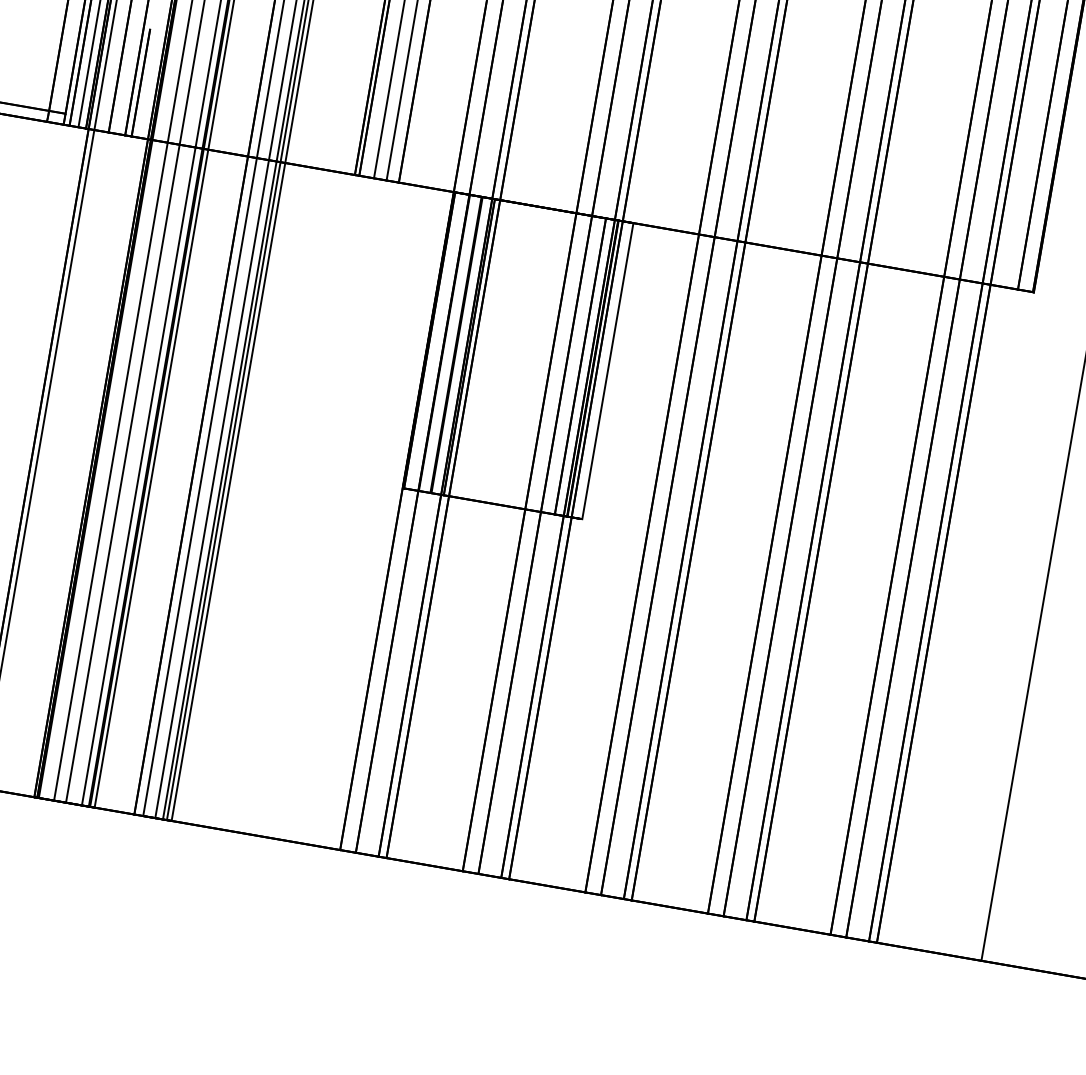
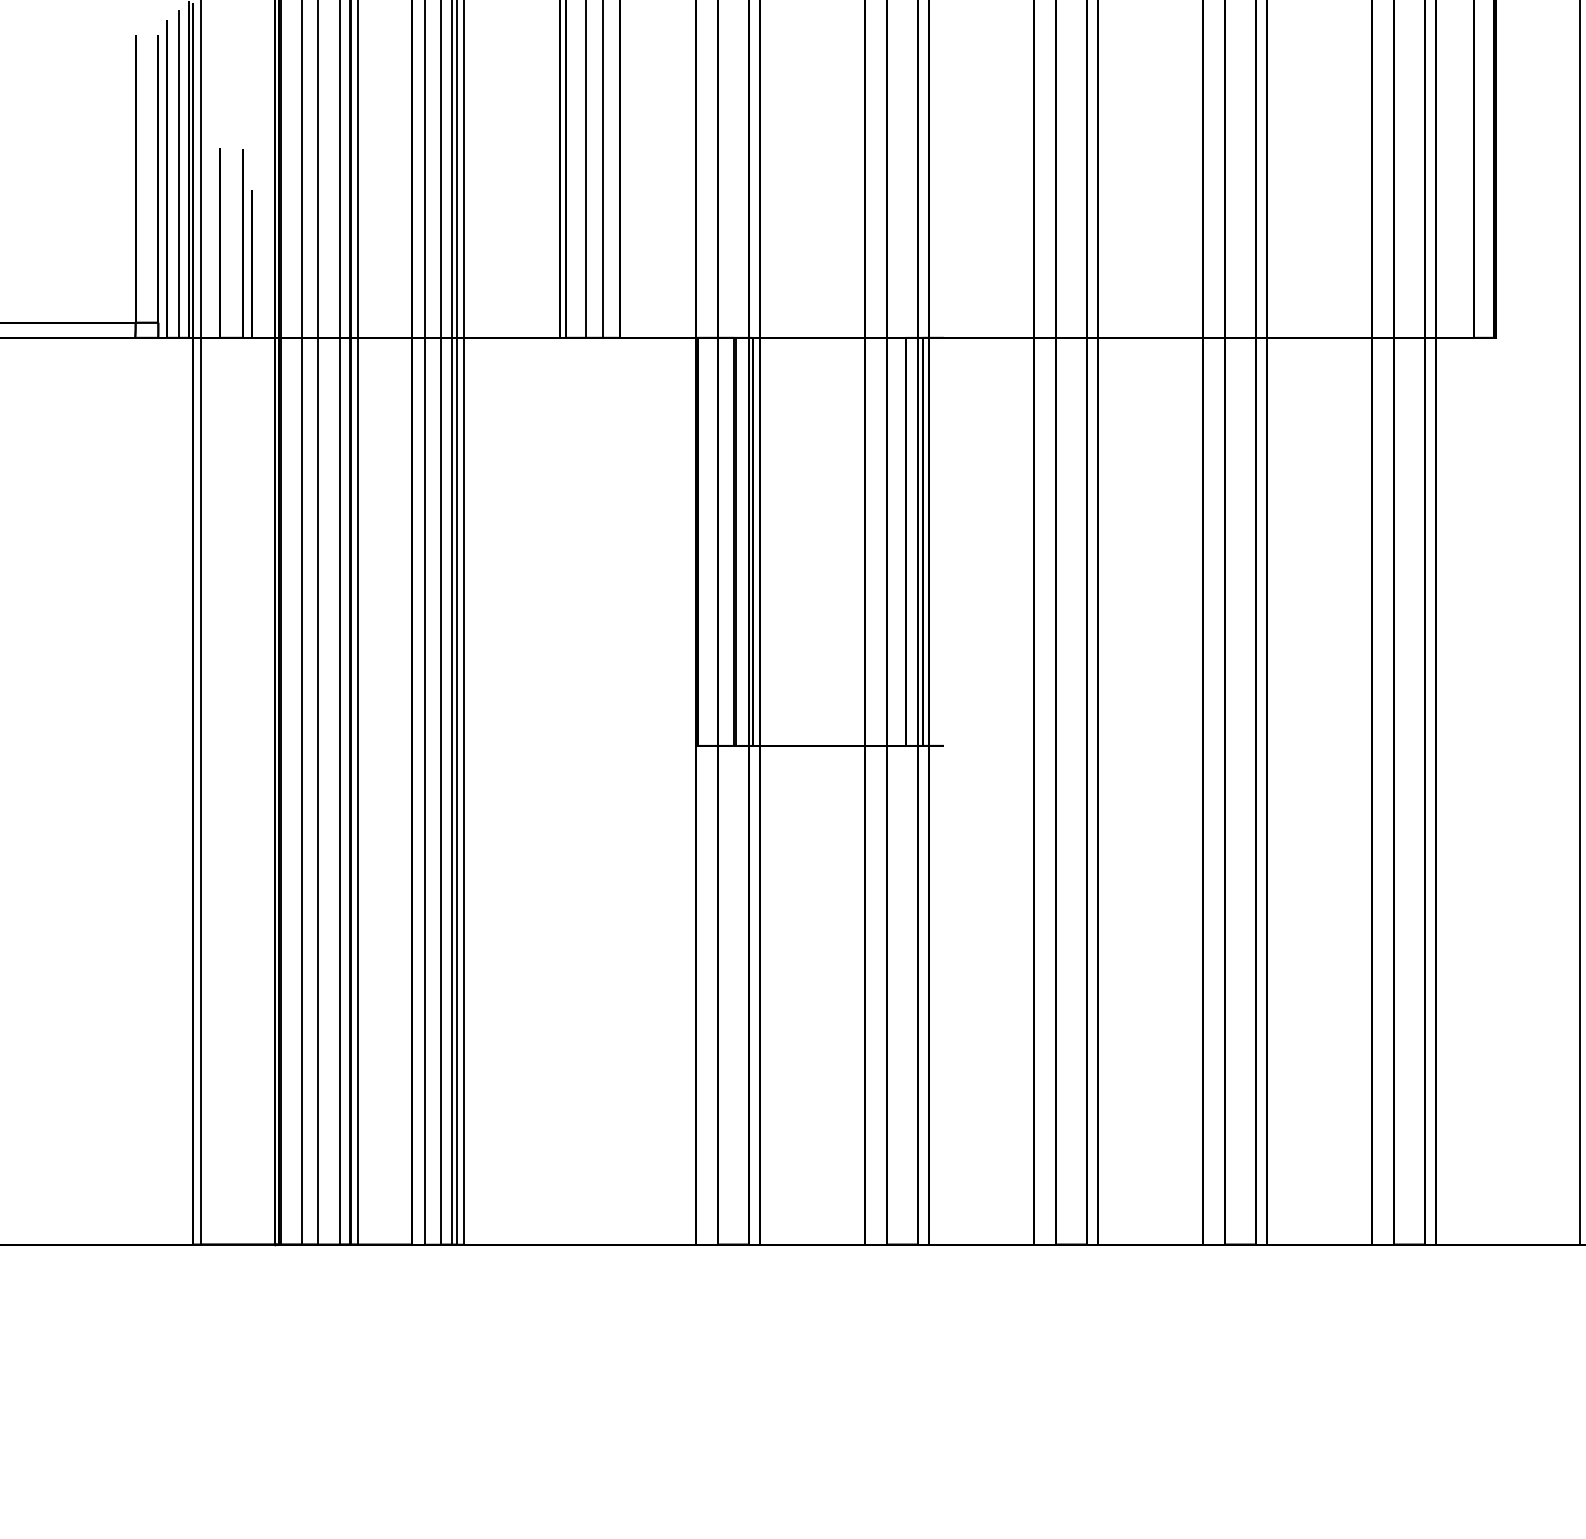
line: (607, 370) -> (943, 541), removed

